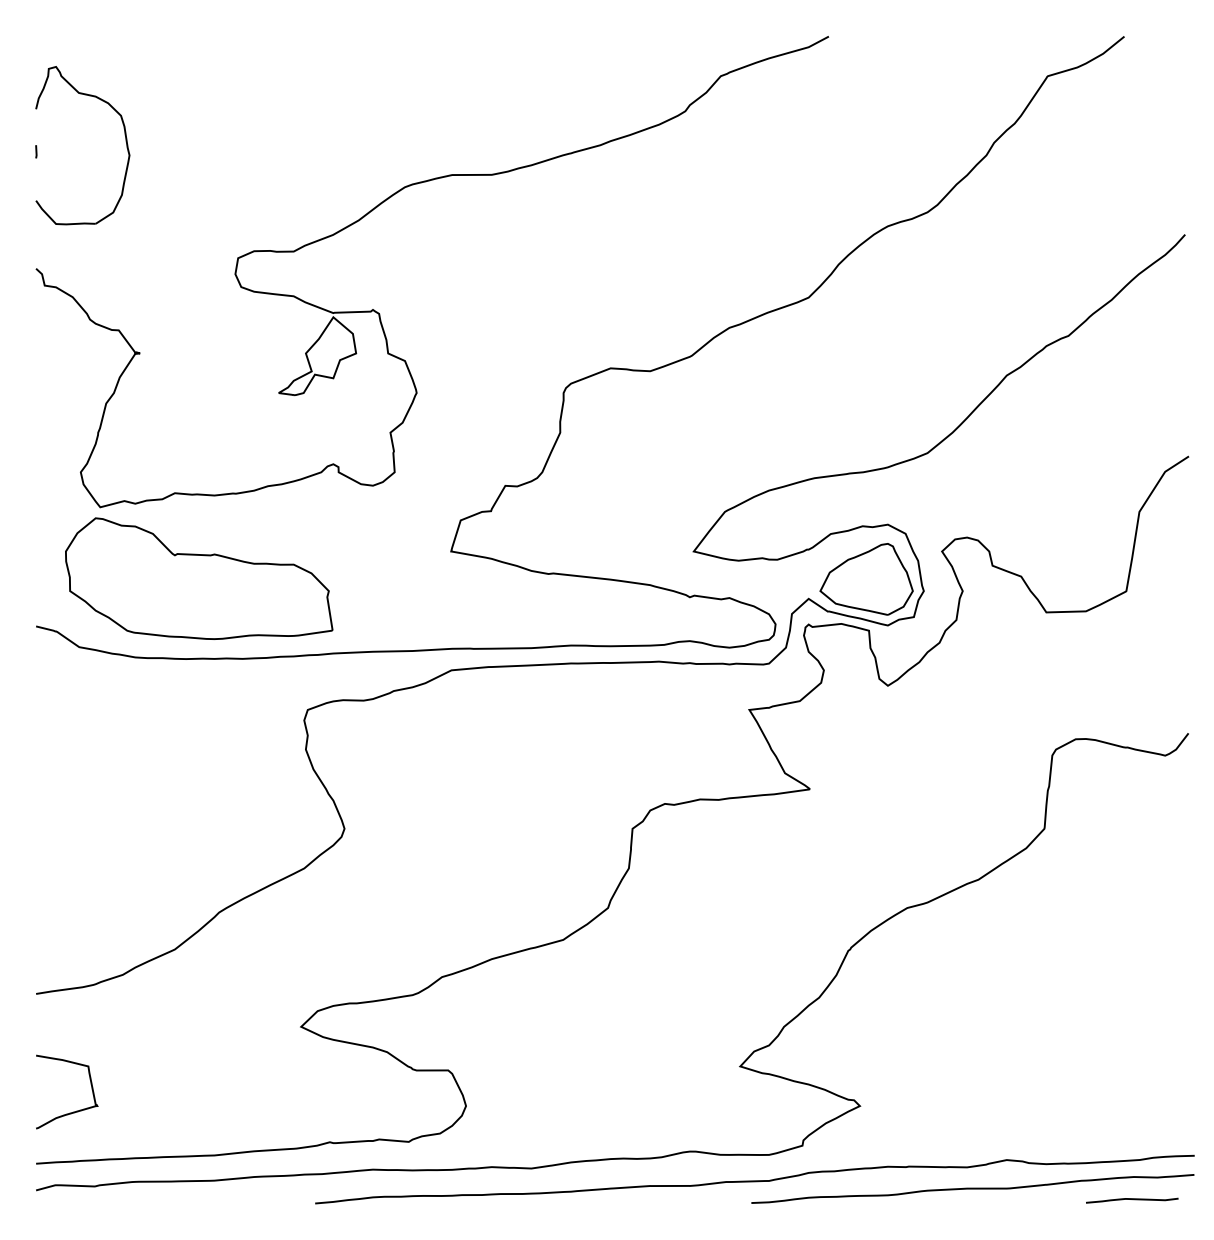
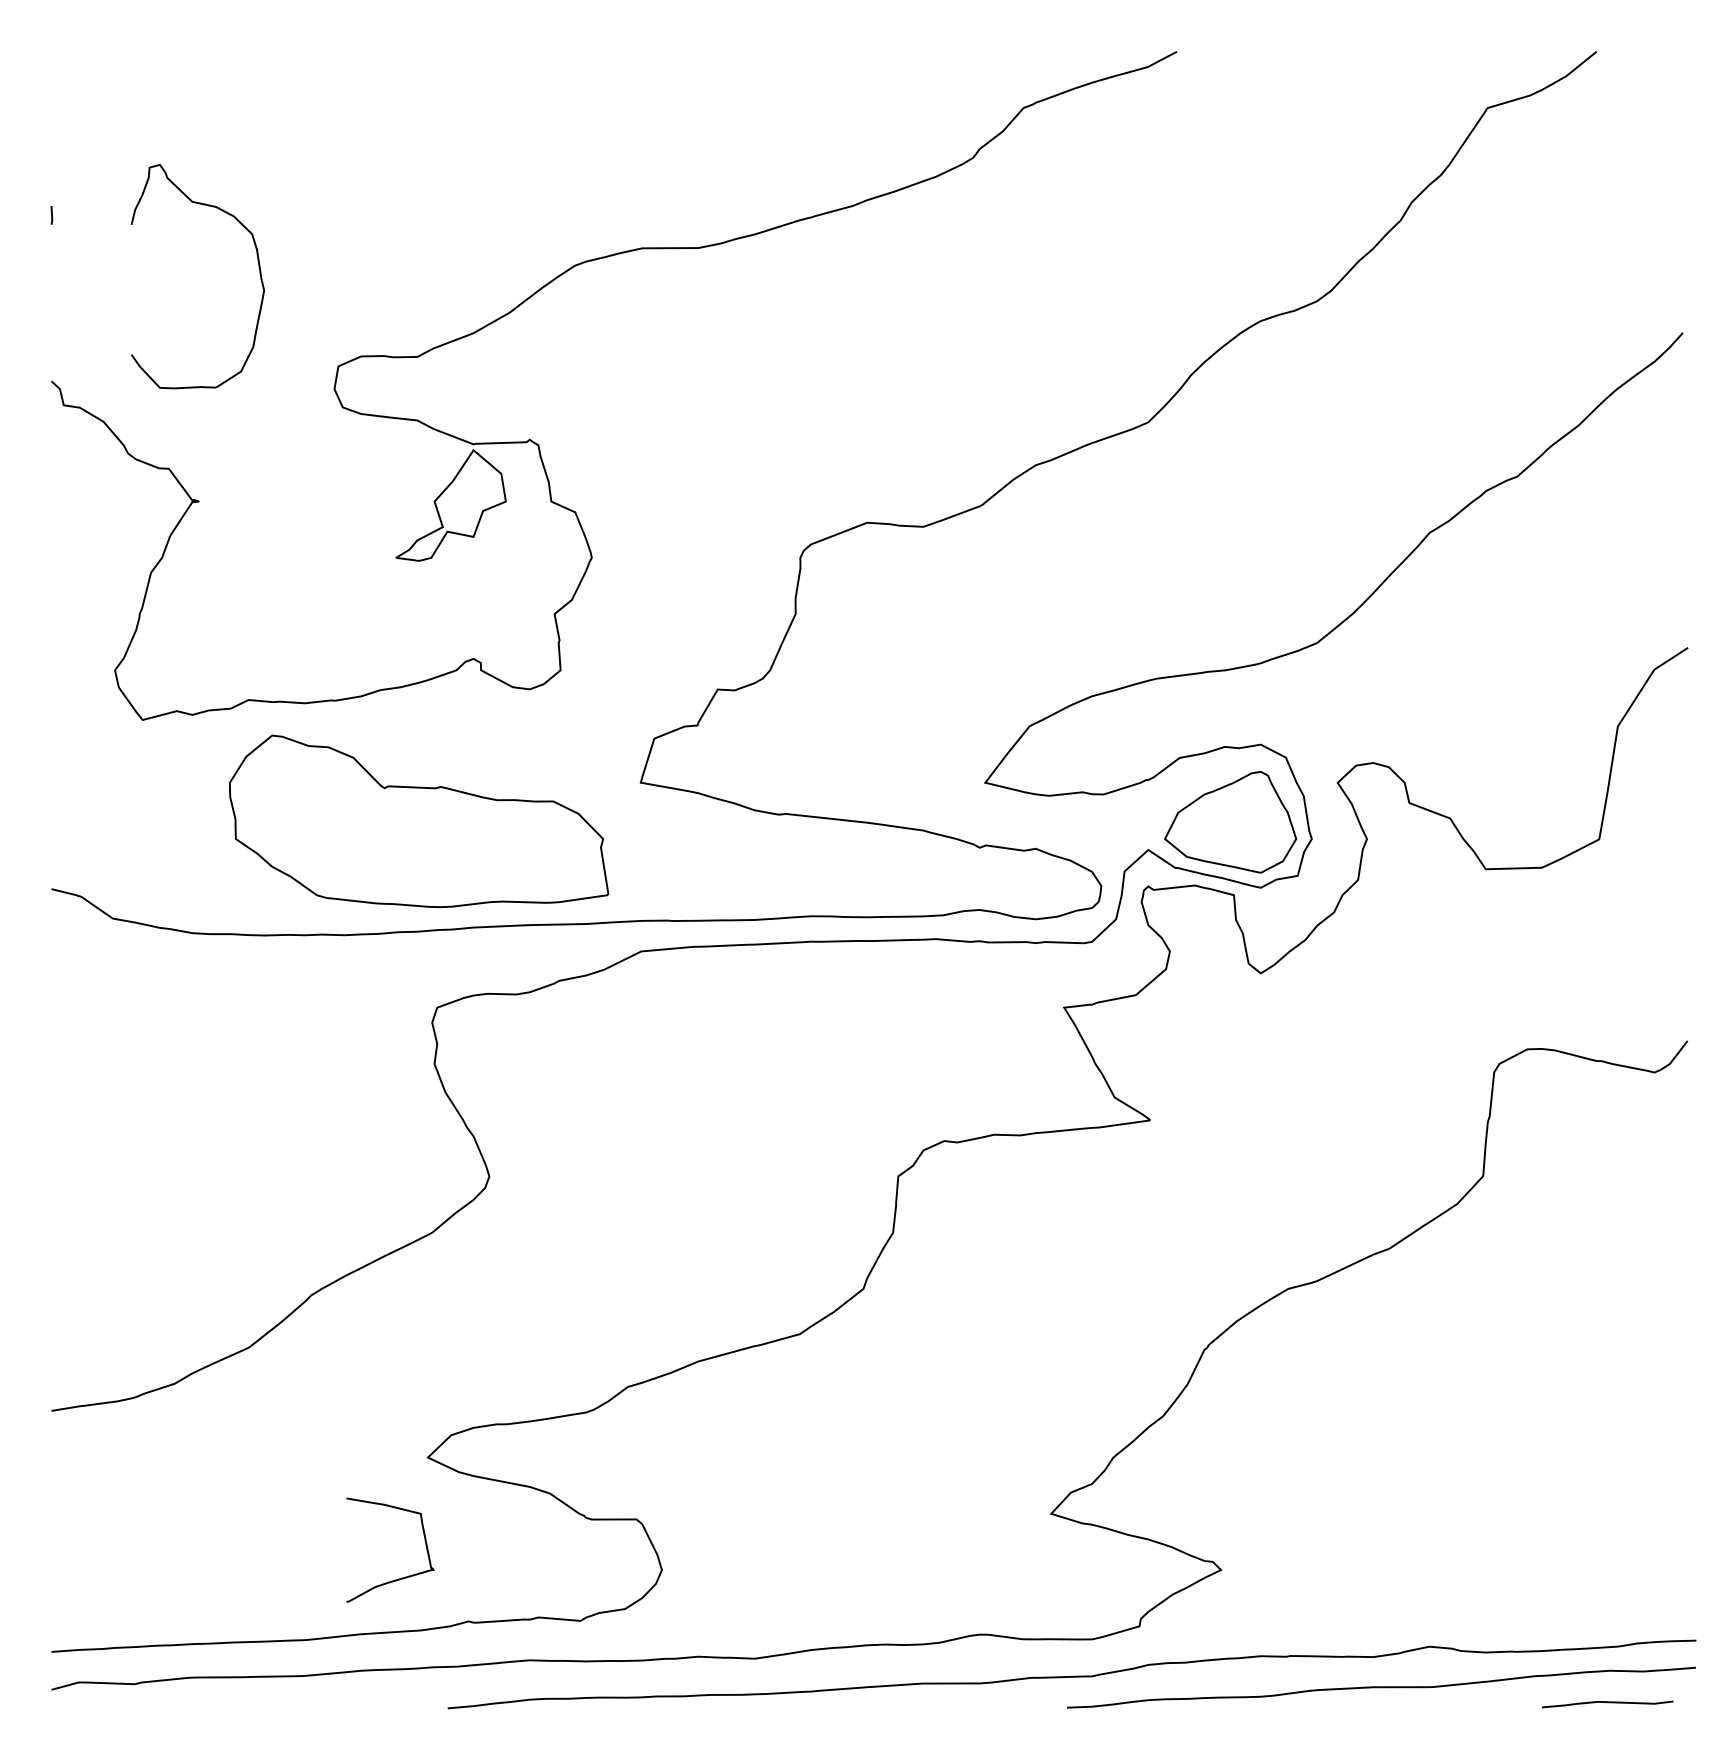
part: (125, 139) -> (258, 267), moved
part: (199, 578) -> (419, 820), moved
curve: (74, 1111) -> (401, 1577), moved

